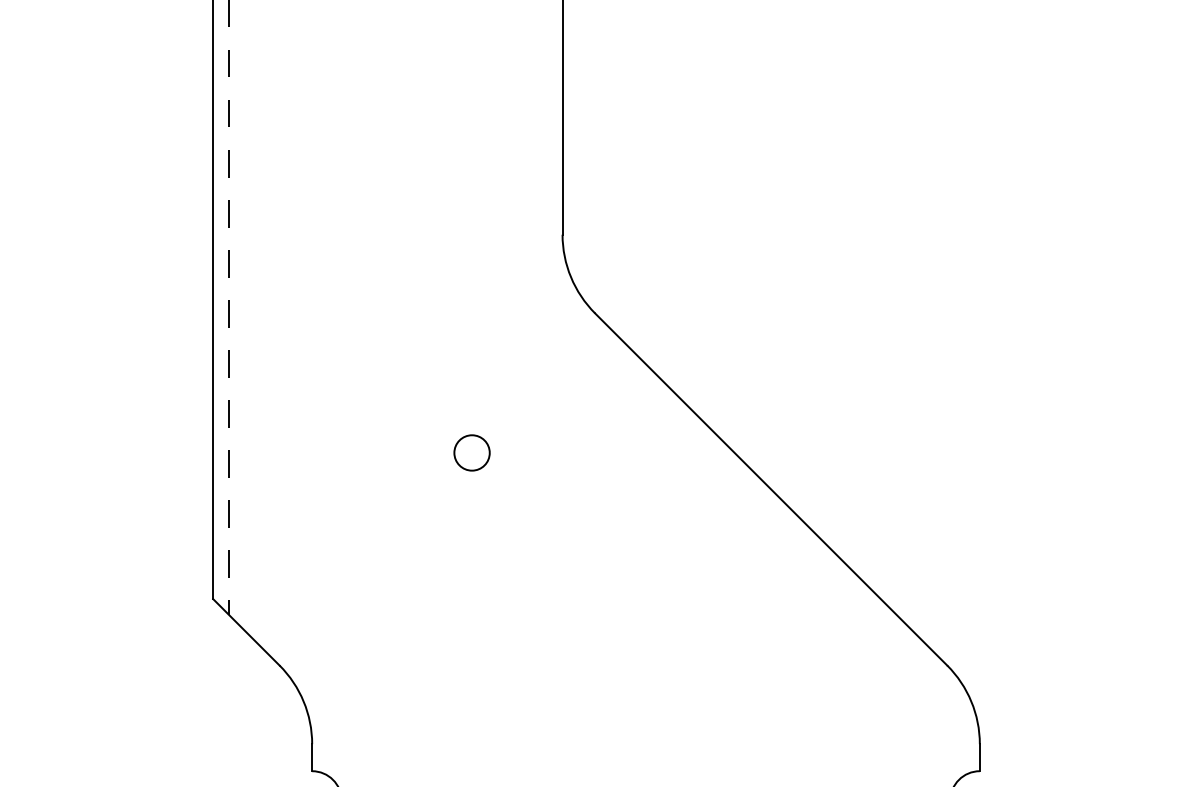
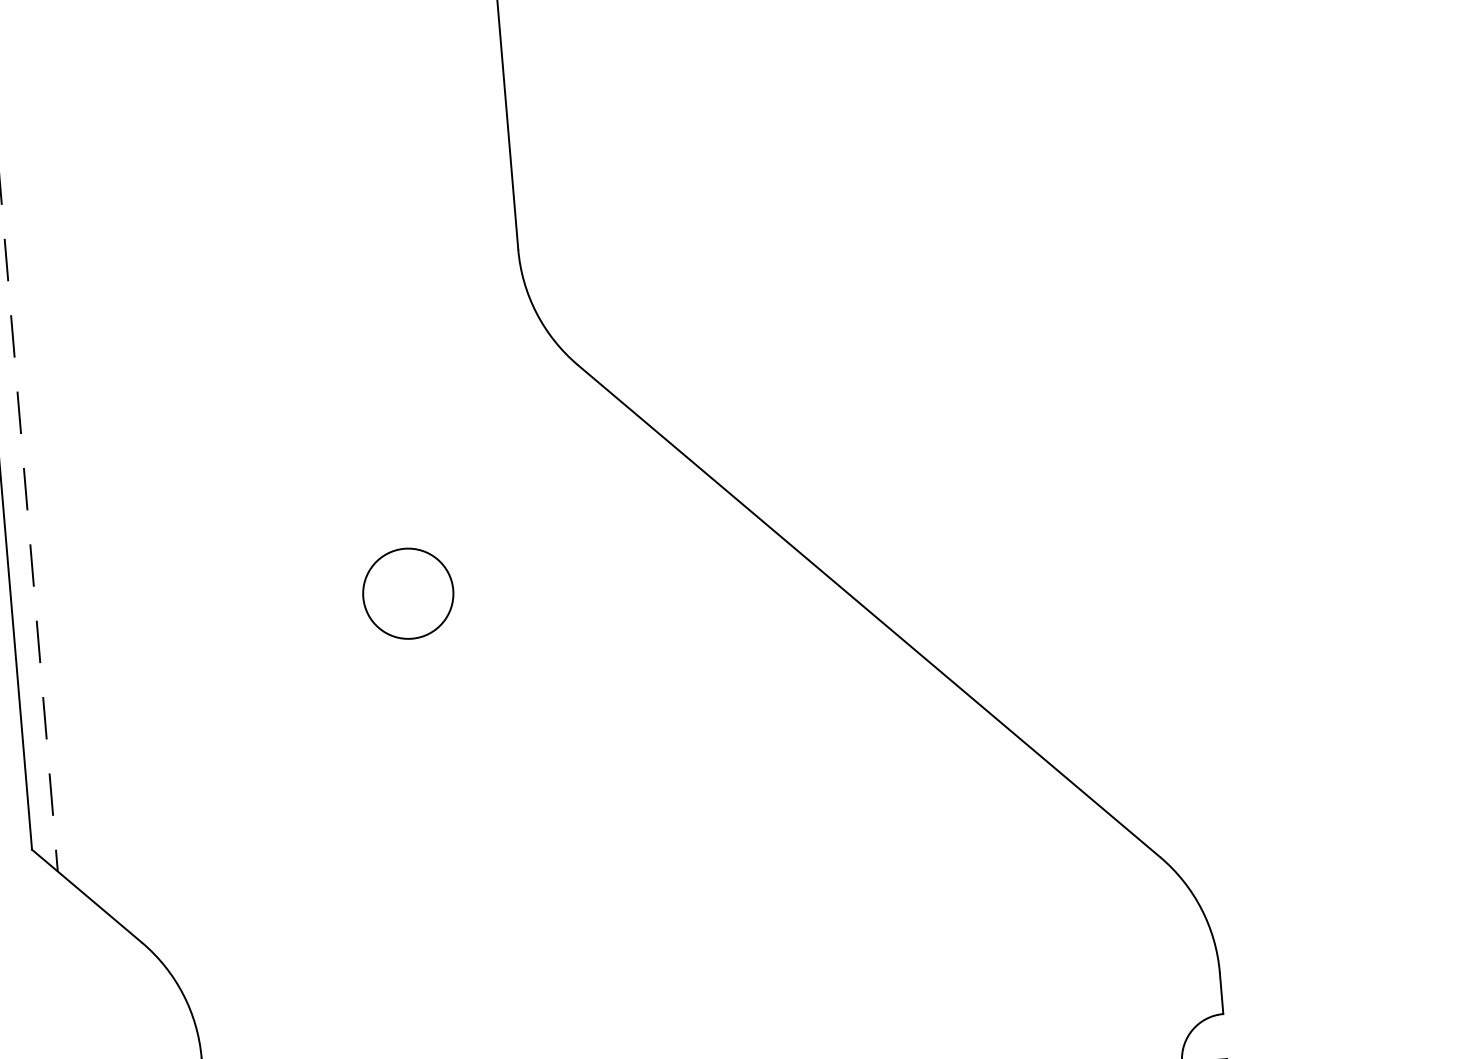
circle: (471, 452) -> (407, 593), size x1.67

